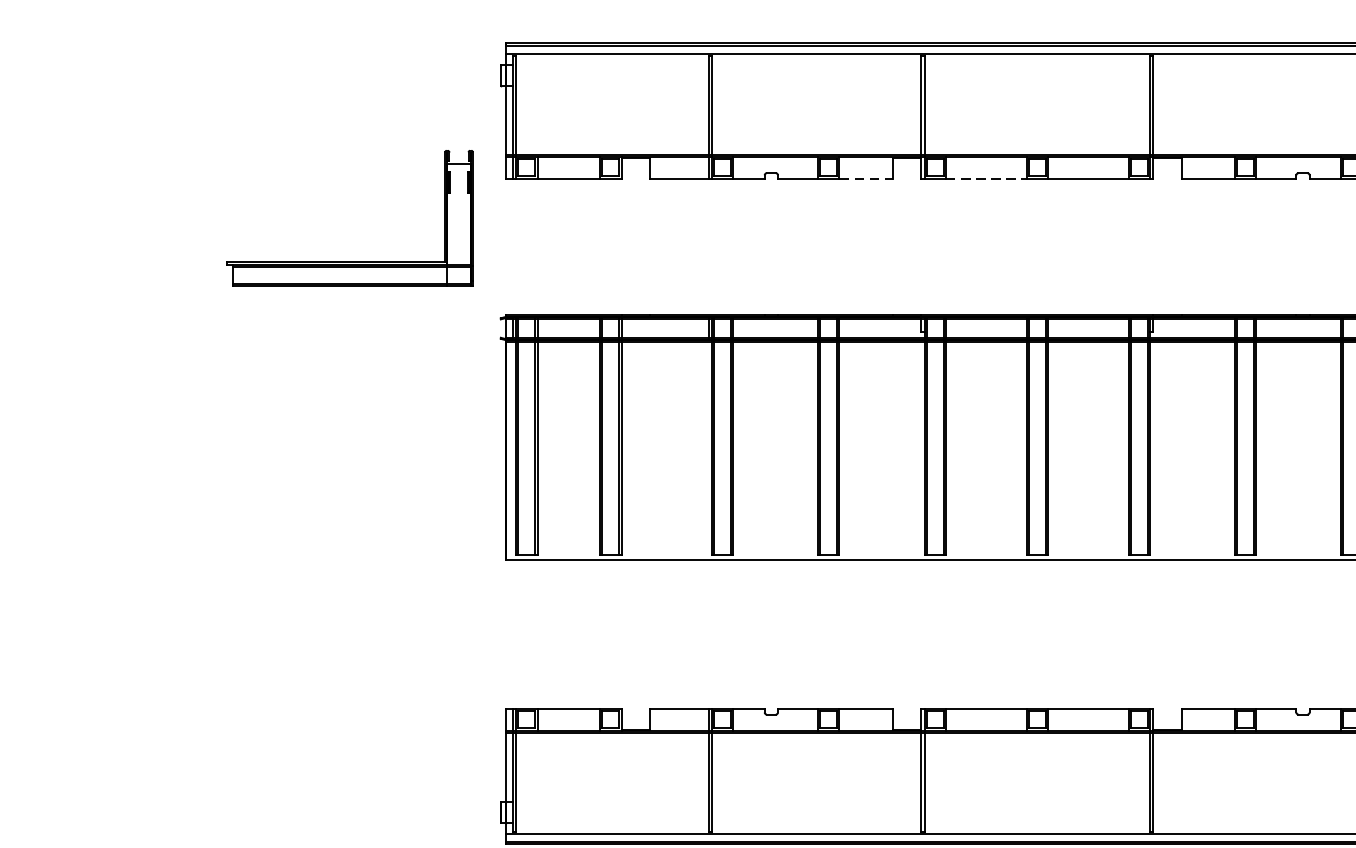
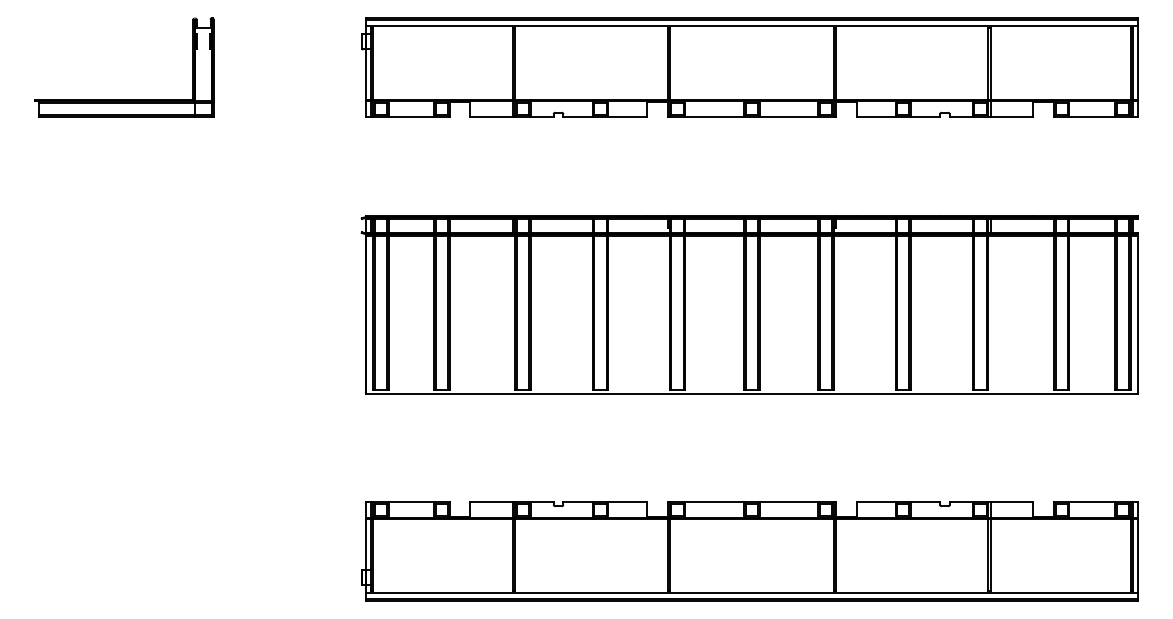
line: (866, 178) -> (627, 116), dashed -> solid
line: (987, 178) -> (715, 116), dashed -> solid
part: (350, 262) -> (124, 99), moved

